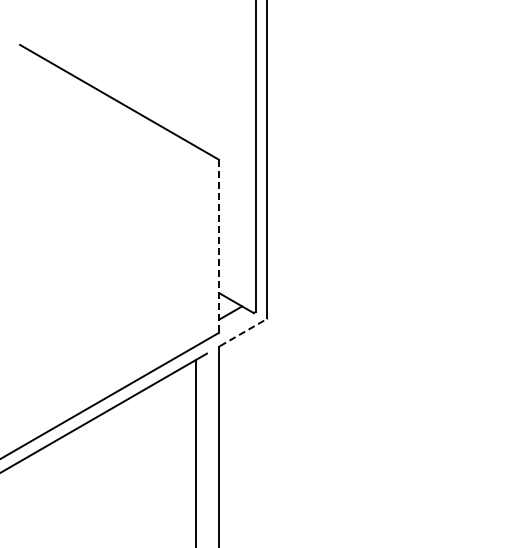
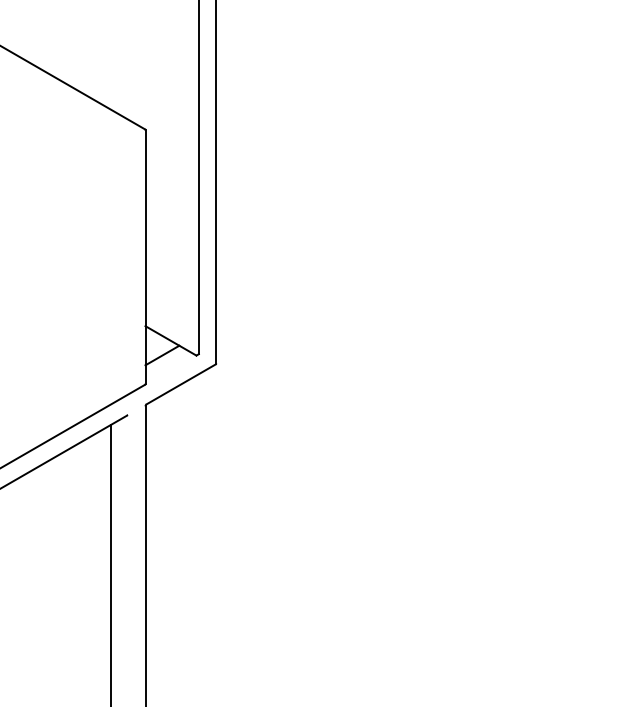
line: (219, 246) -> (145, 257), dashed -> solid
line: (243, 332) -> (181, 384), dashed -> solid

